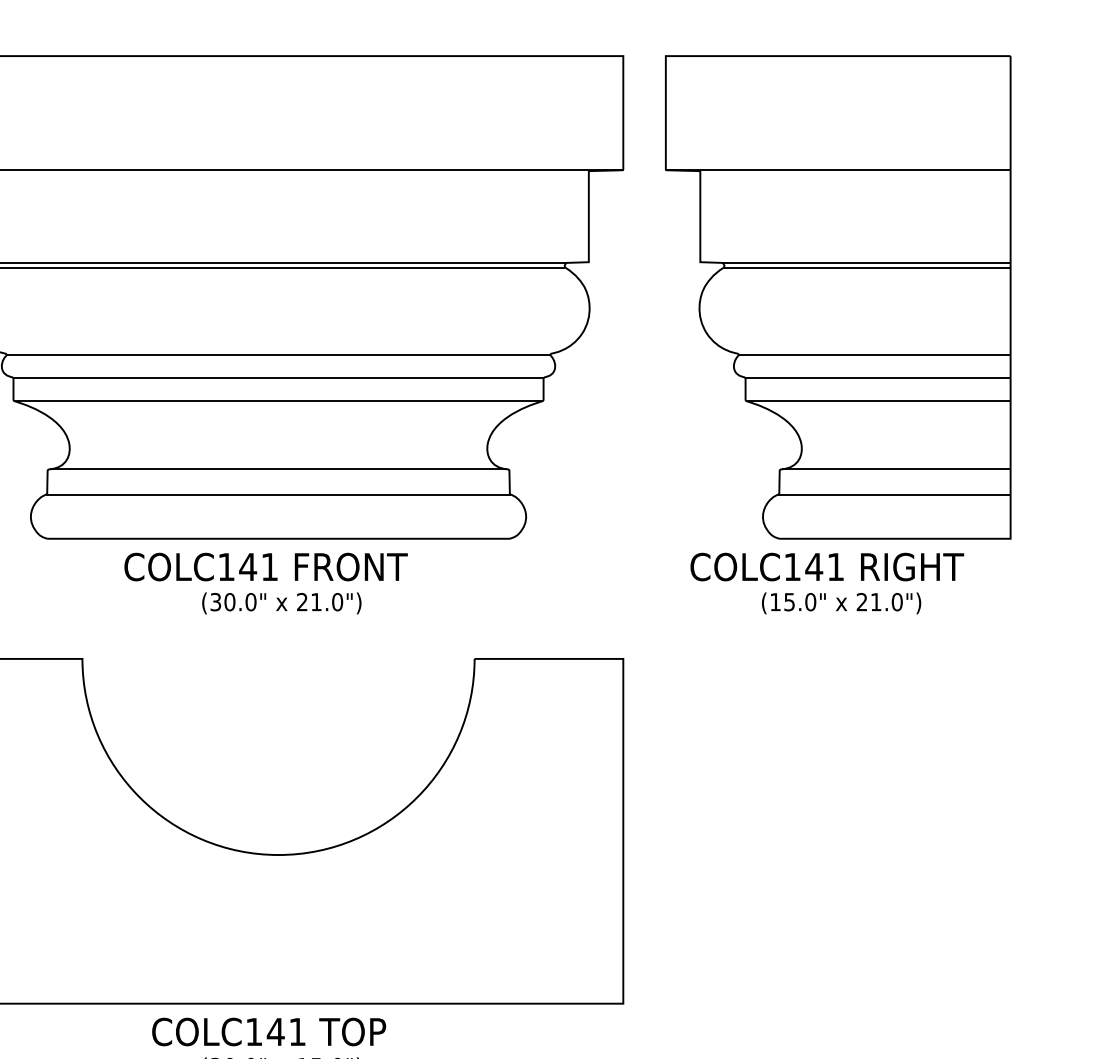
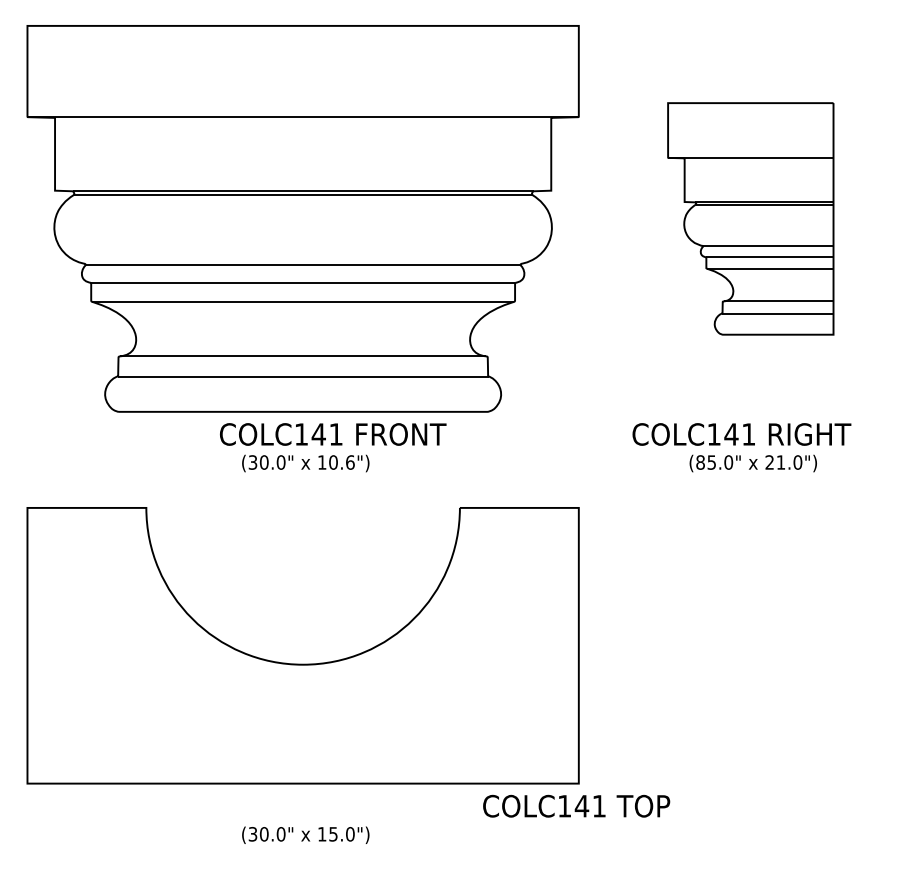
part: (838, 296) -> (750, 218), size x0.6
text: (266, 567) -> (333, 434), moved
text: (320, 602) -> (336, 462), 21.0") -> 10.6")
text: (775, 602) -> (700, 462), (15.0" -> (85.0"
text: (268, 1031) -> (576, 805), moved

